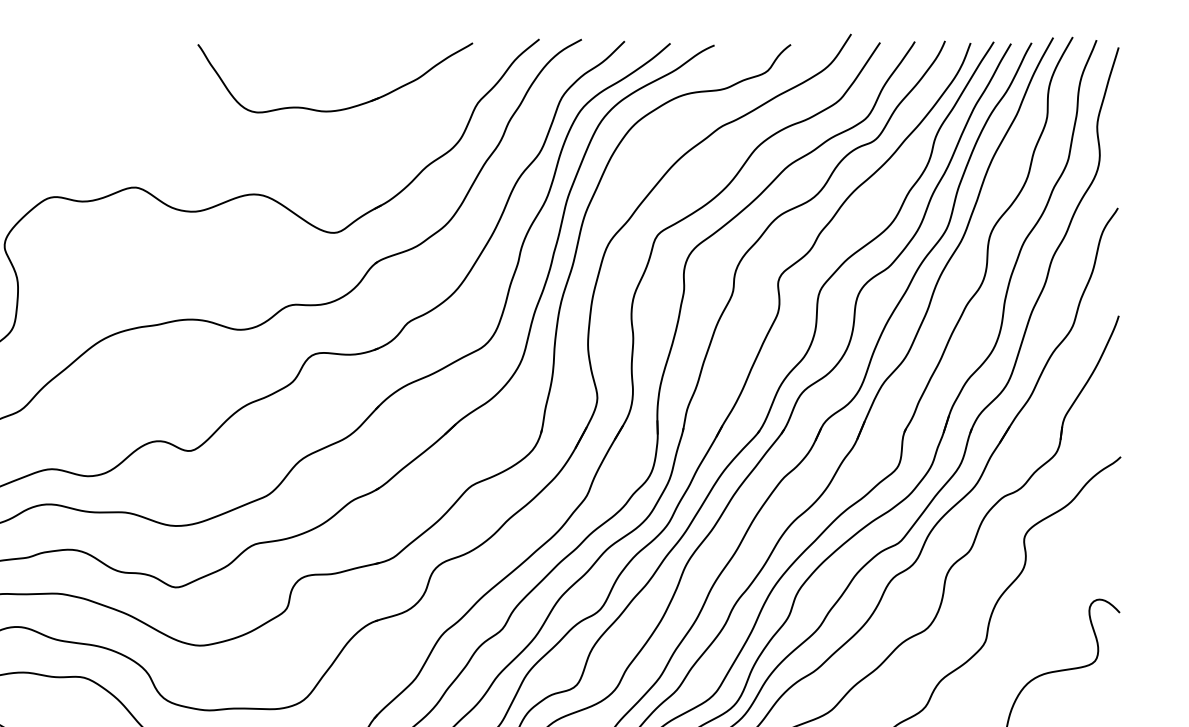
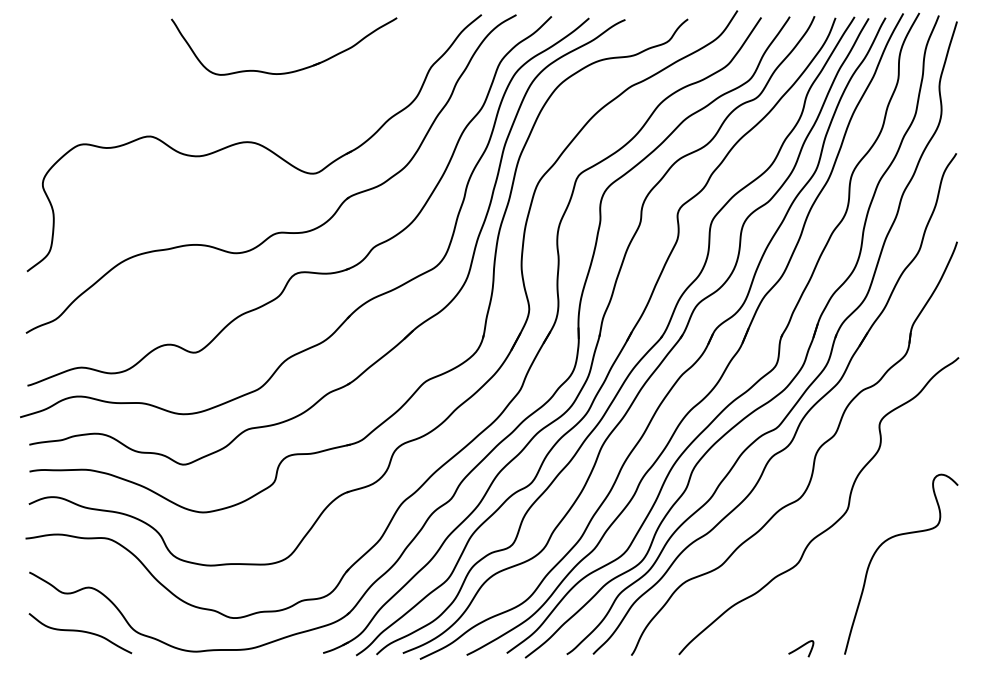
part: (341, 108) -> (289, 71), moved

